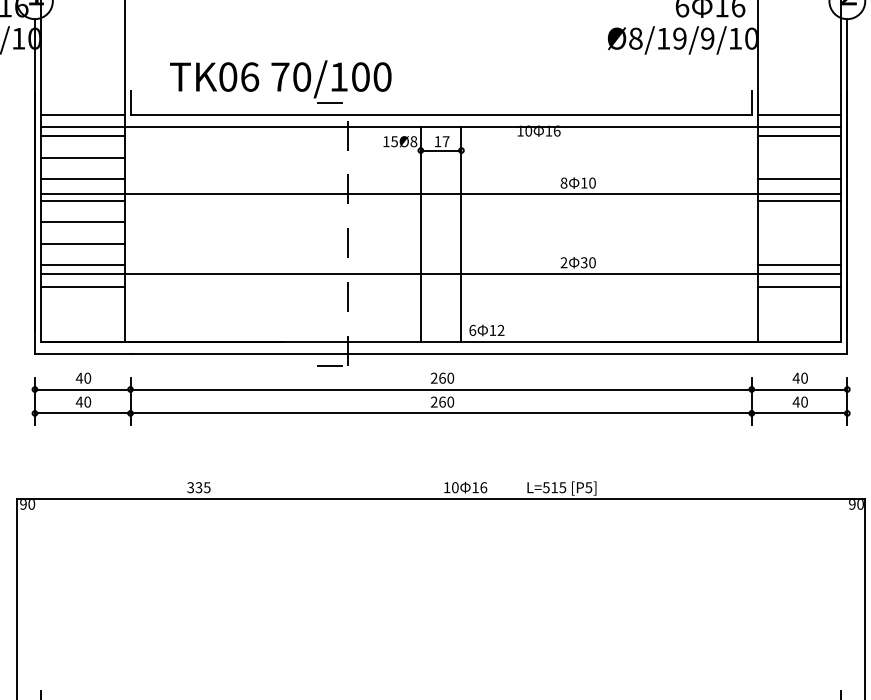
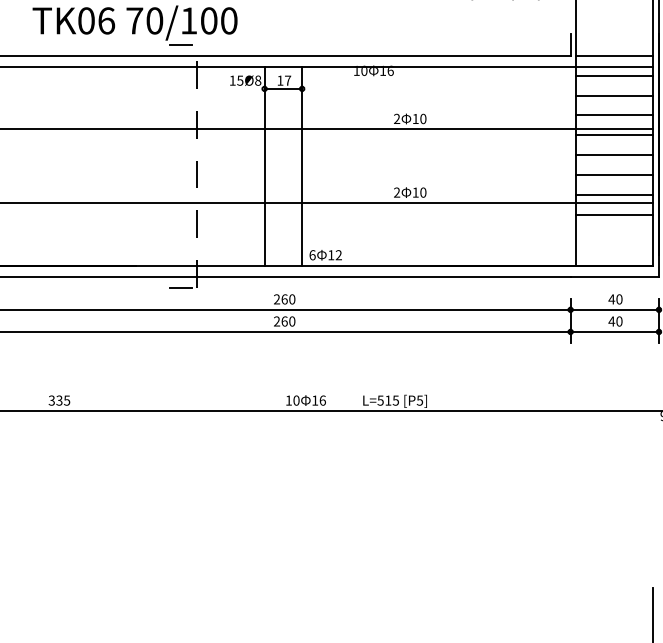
line: (799, 157) -> (614, 95), added
text: (563, 182) -> (396, 118), 8 -> 2
line: (799, 222) -> (614, 155), added
line: (799, 243) -> (614, 174), added
text: (583, 262) -> (415, 192), 30 -> 10

